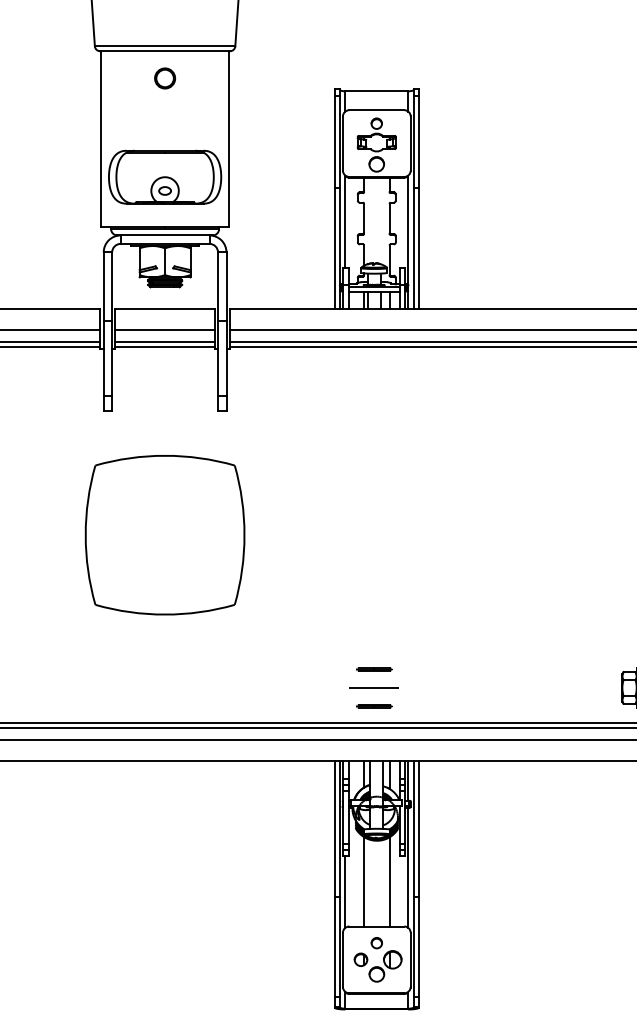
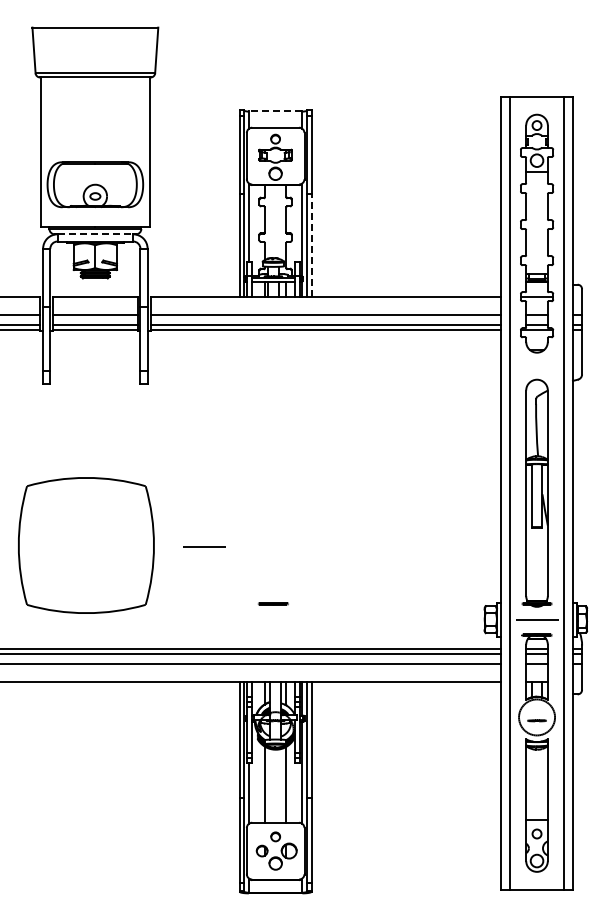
circle: (164, 78) -> (94, 100), removed
line: (376, 91) -> (275, 111), solid -> dashed
line: (165, 235) -> (95, 234), solid -> dashed
line: (418, 248) -> (311, 245), solid -> dashed
part: (165, 535) -> (86, 545), moved
line: (374, 687) -> (204, 546), moved
line: (374, 705) -> (273, 634), removed

